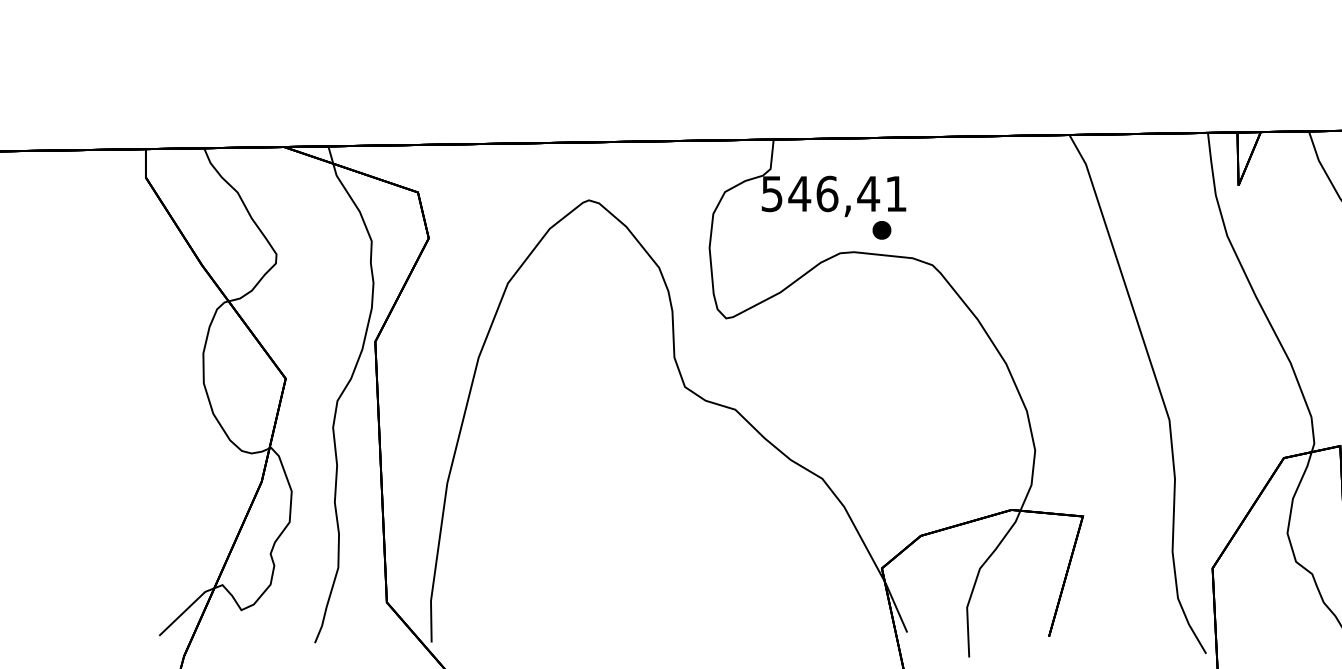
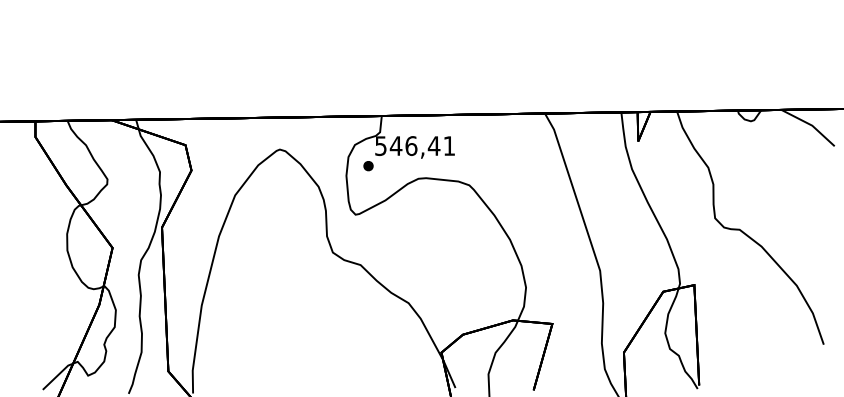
part: (881, 231) -> (368, 166), moved

